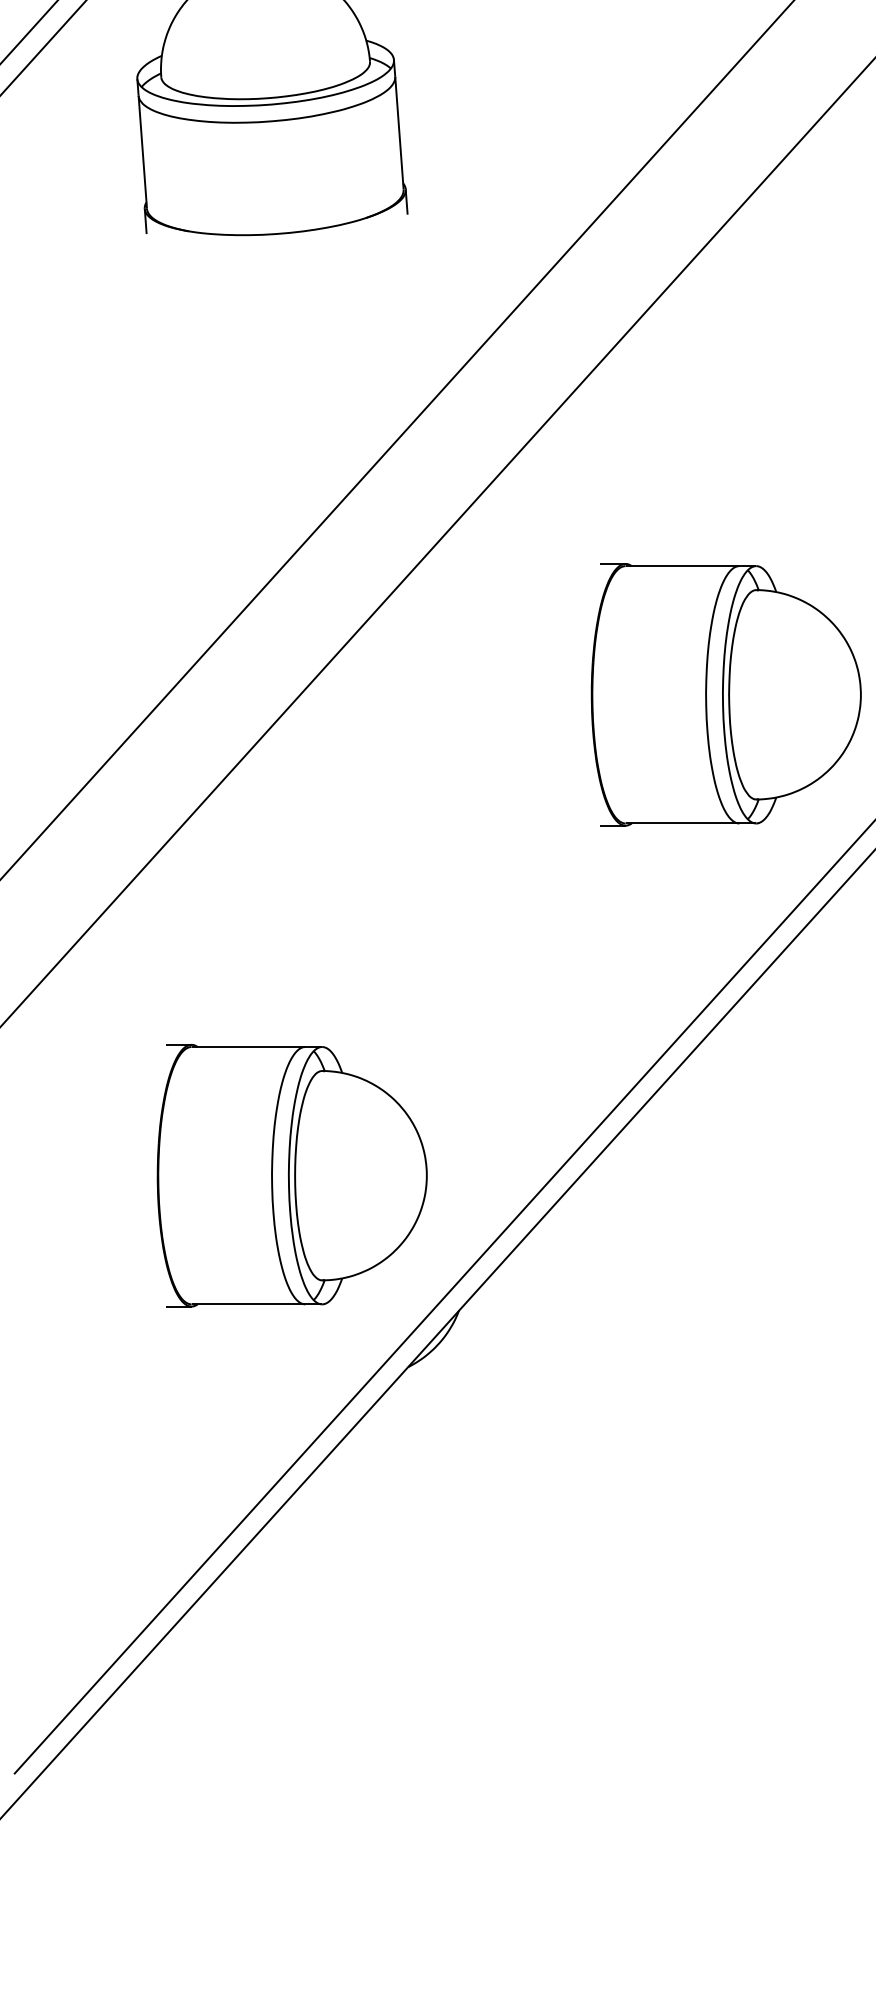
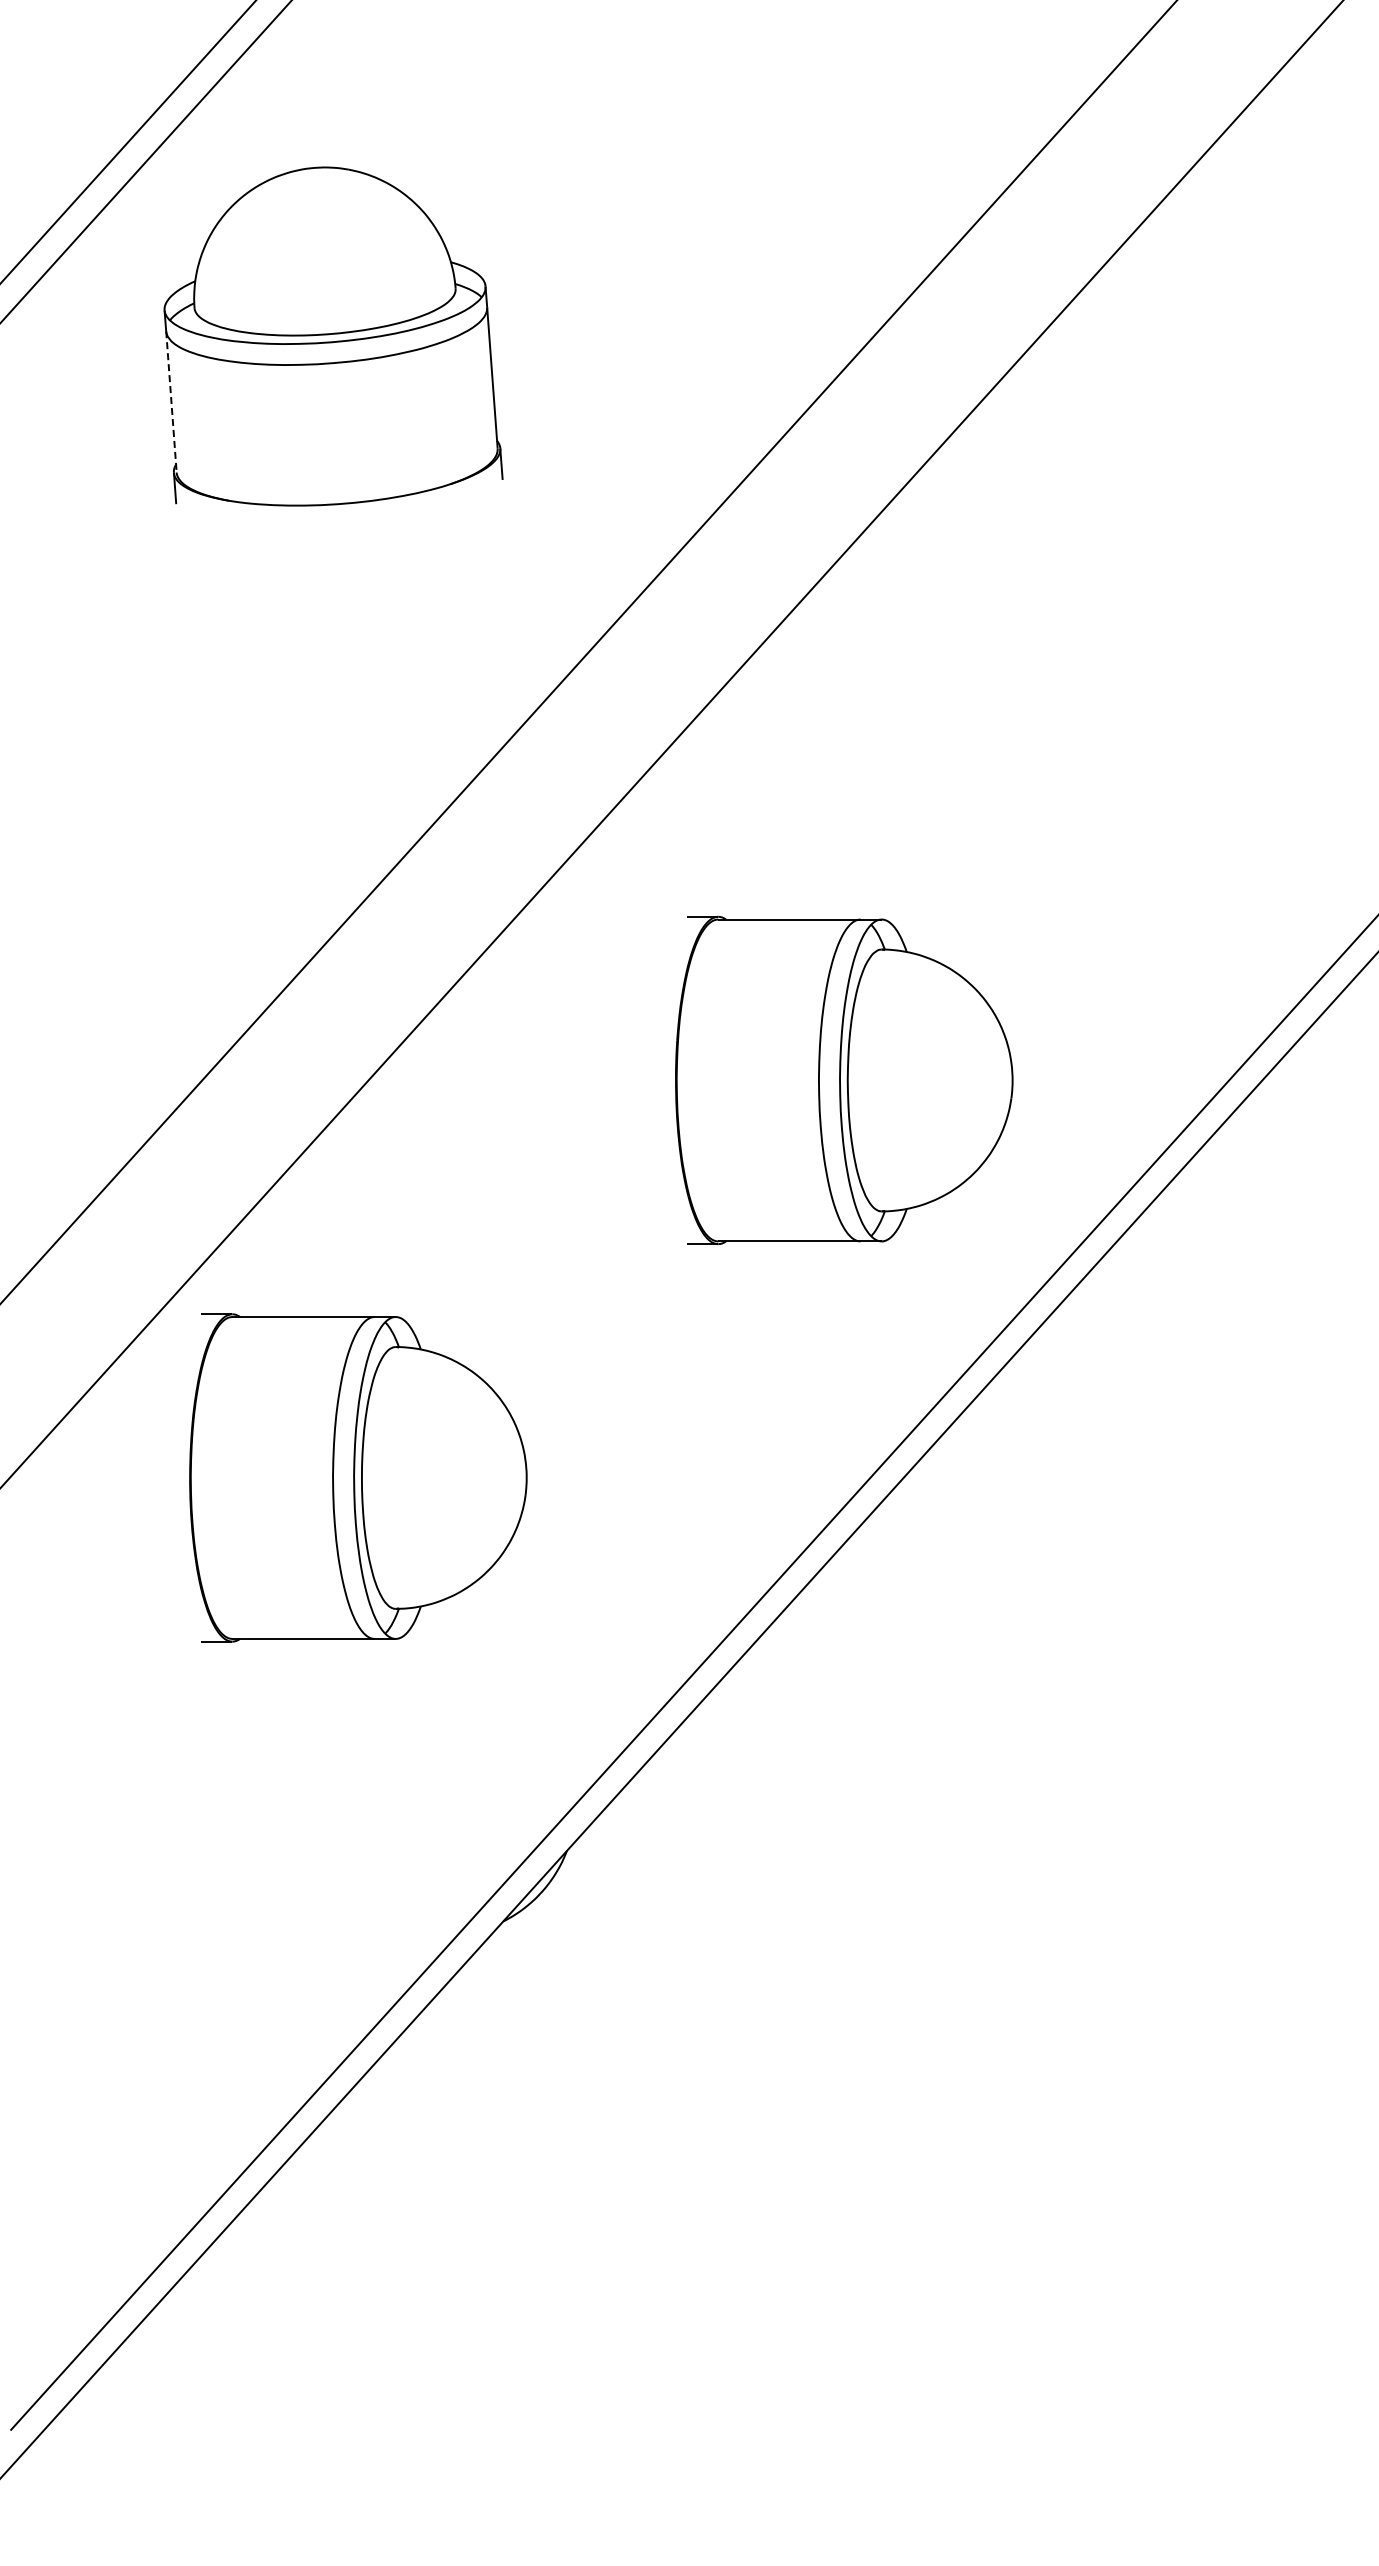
line: (142, 151) -> (171, 401), solid -> dashed
part: (726, 694) -> (844, 1079), moved
part: (292, 1175) -> (358, 1477), moved

